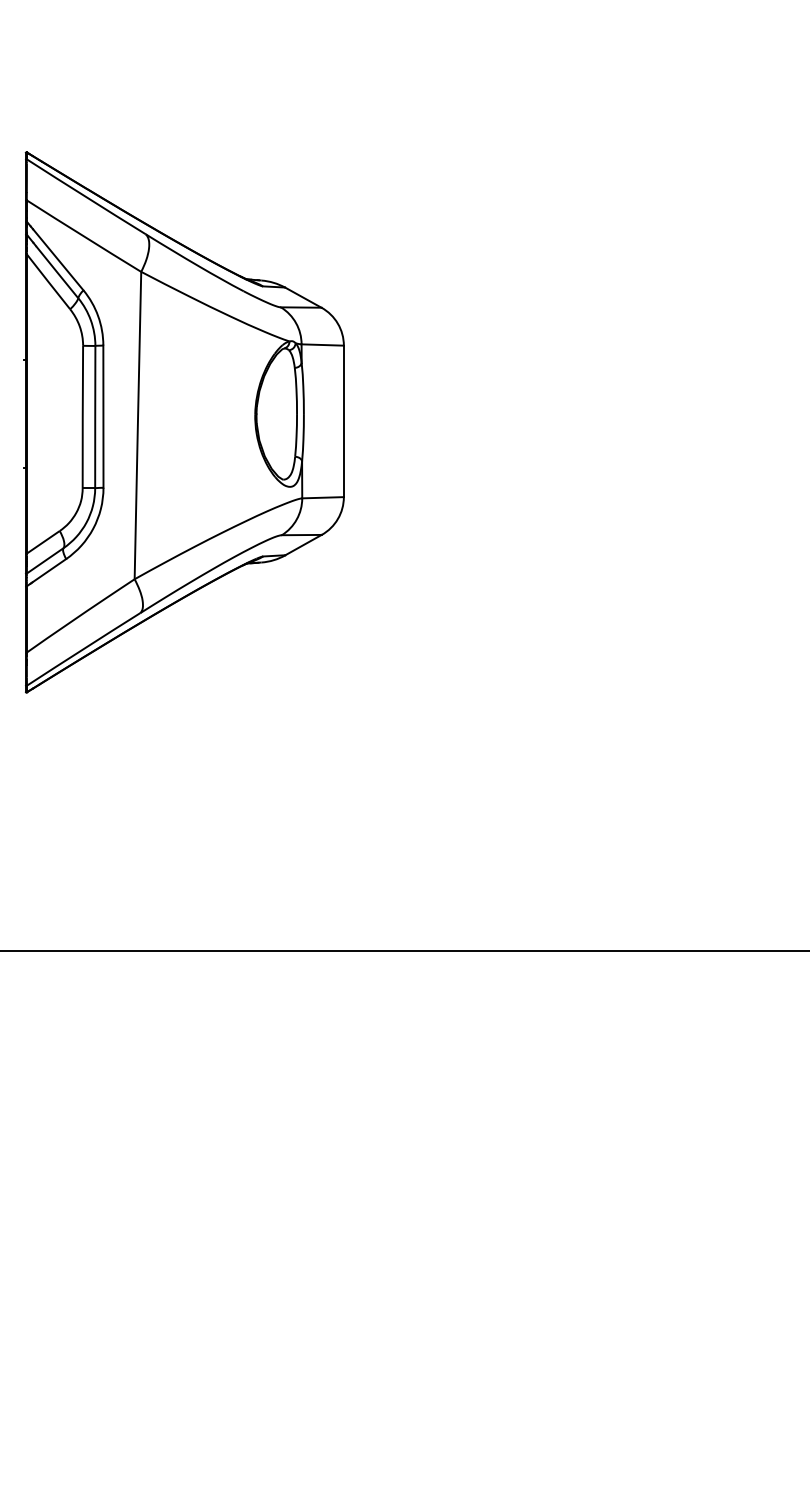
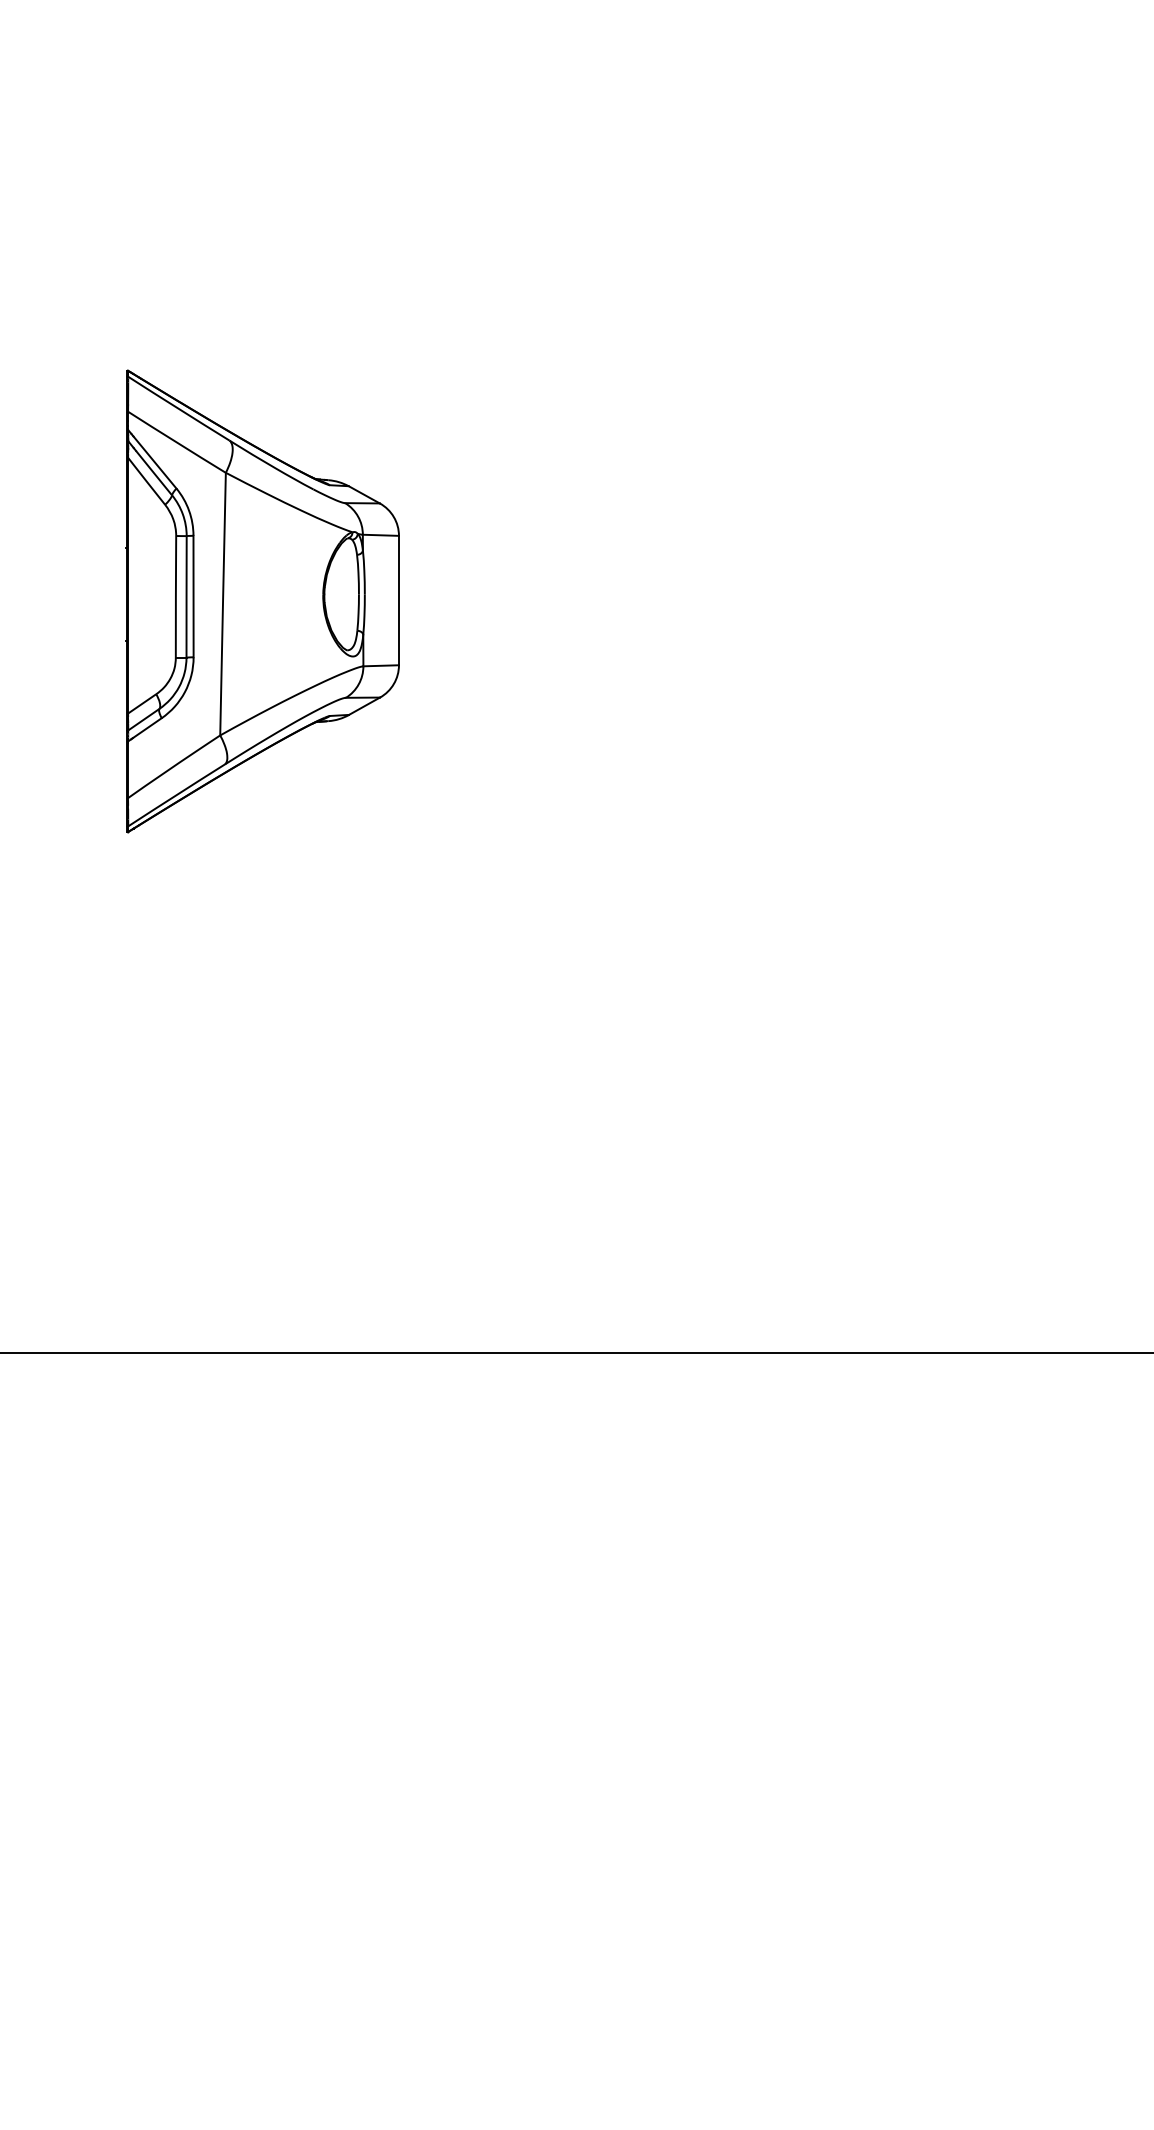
part: (184, 422) -> (262, 601), size x0.6

